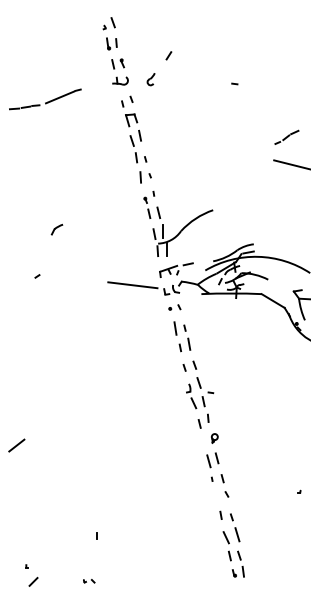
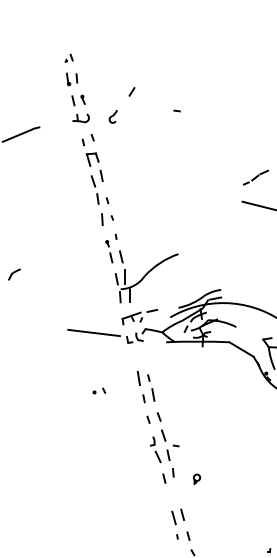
part: (108, 23) -> (68, 57), size x0.6
line: (234, 83) -> (176, 110), moved
part: (174, 307) -> (98, 391), moved
part: (214, 438) -> (196, 479), moved

